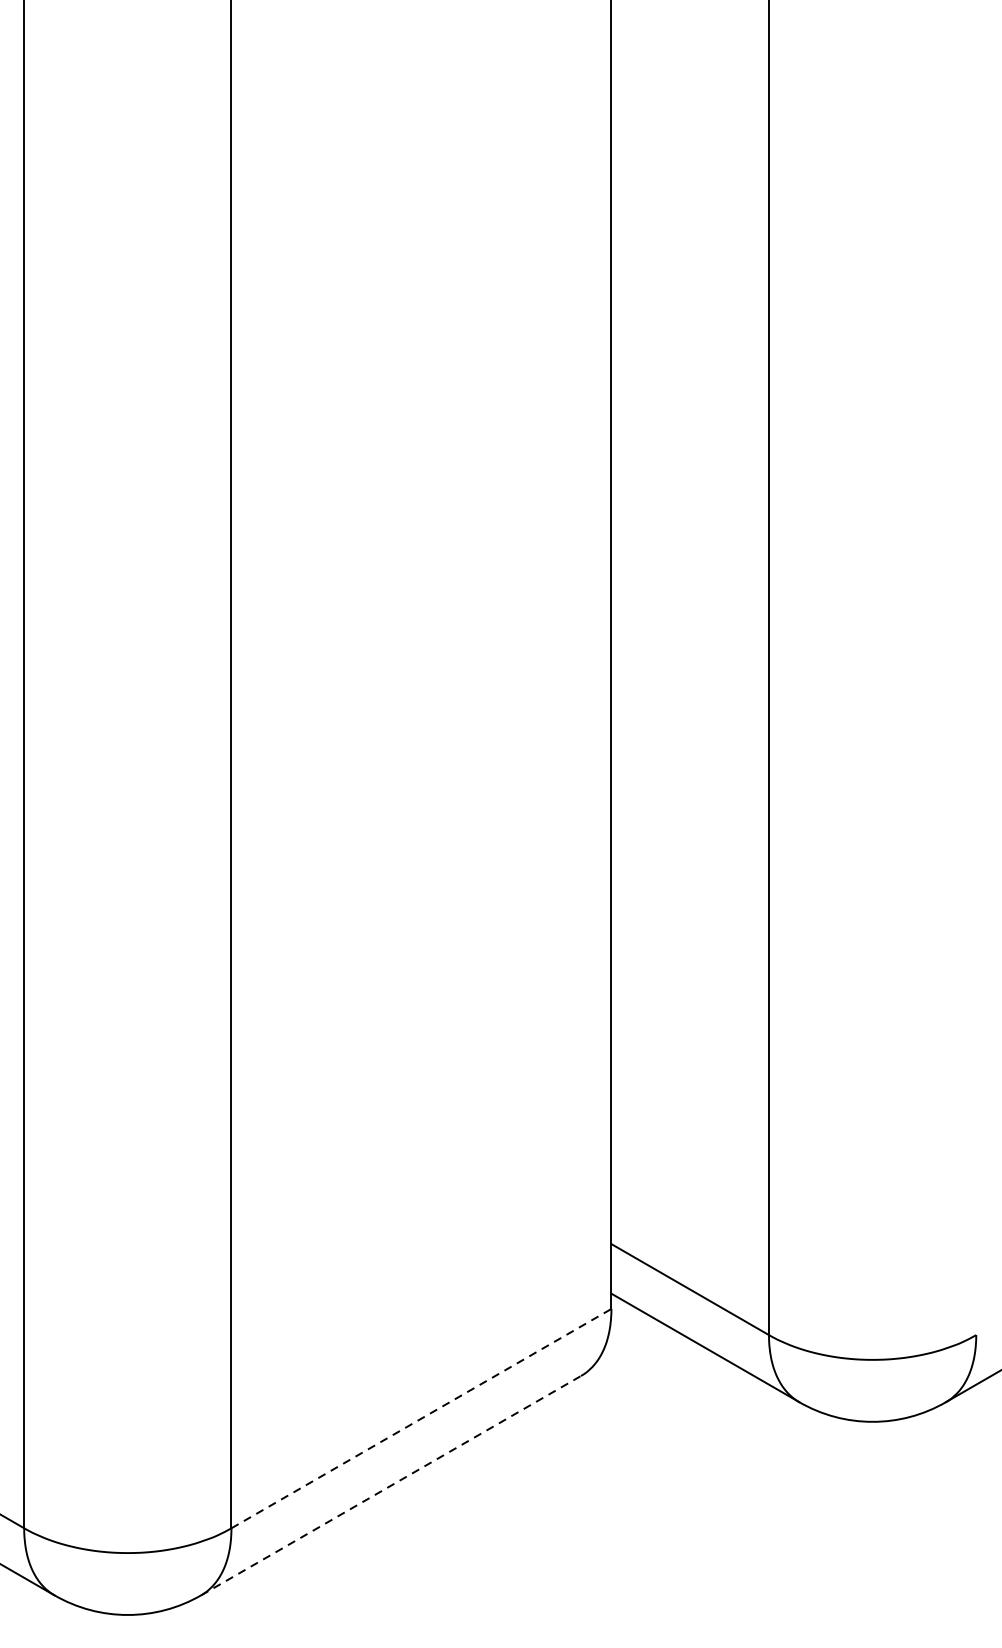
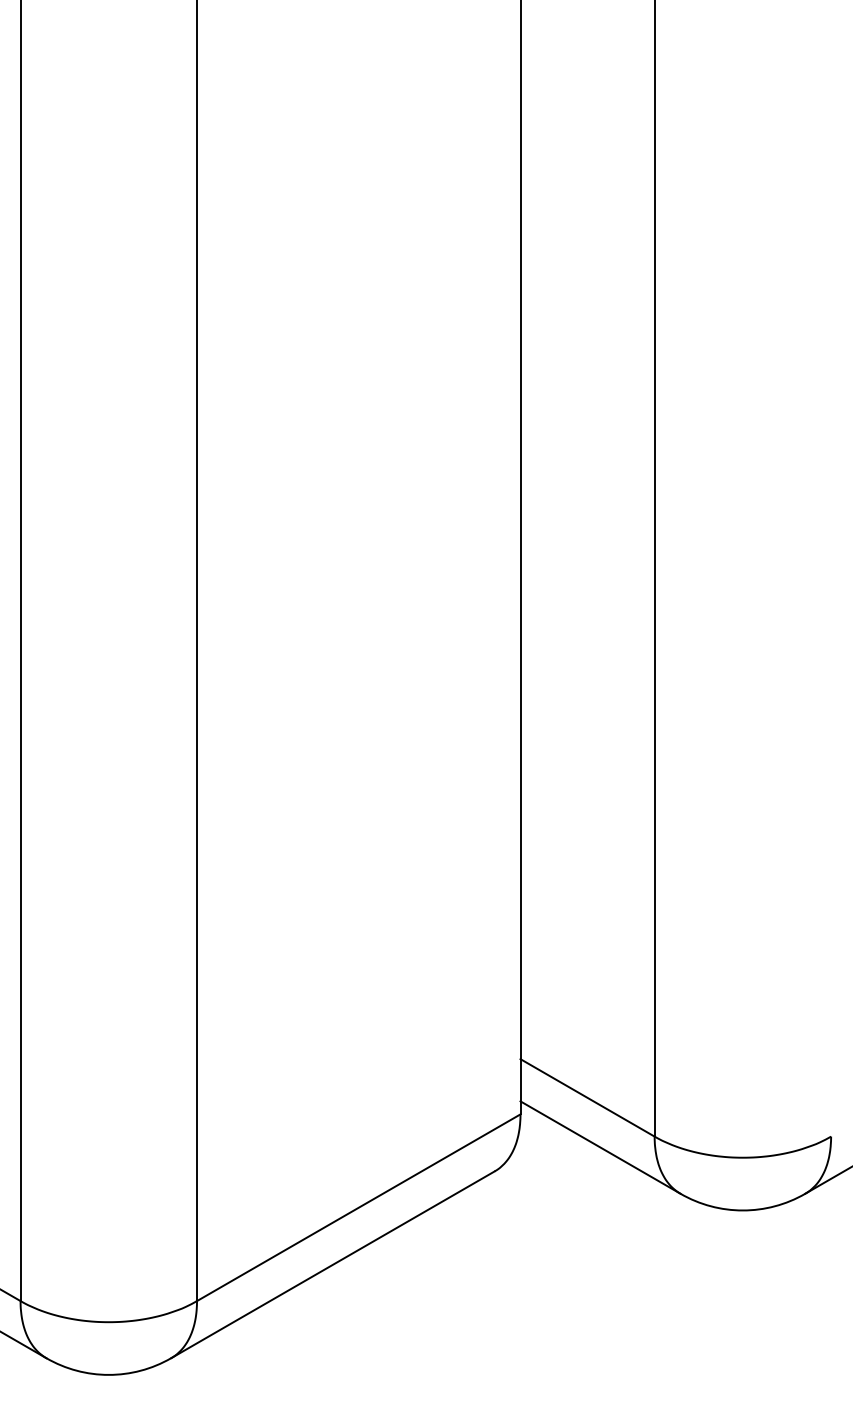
line: (421, 1418) -> (358, 1207), dashed -> solid
line: (390, 1485) -> (332, 1264), dashed -> solid

